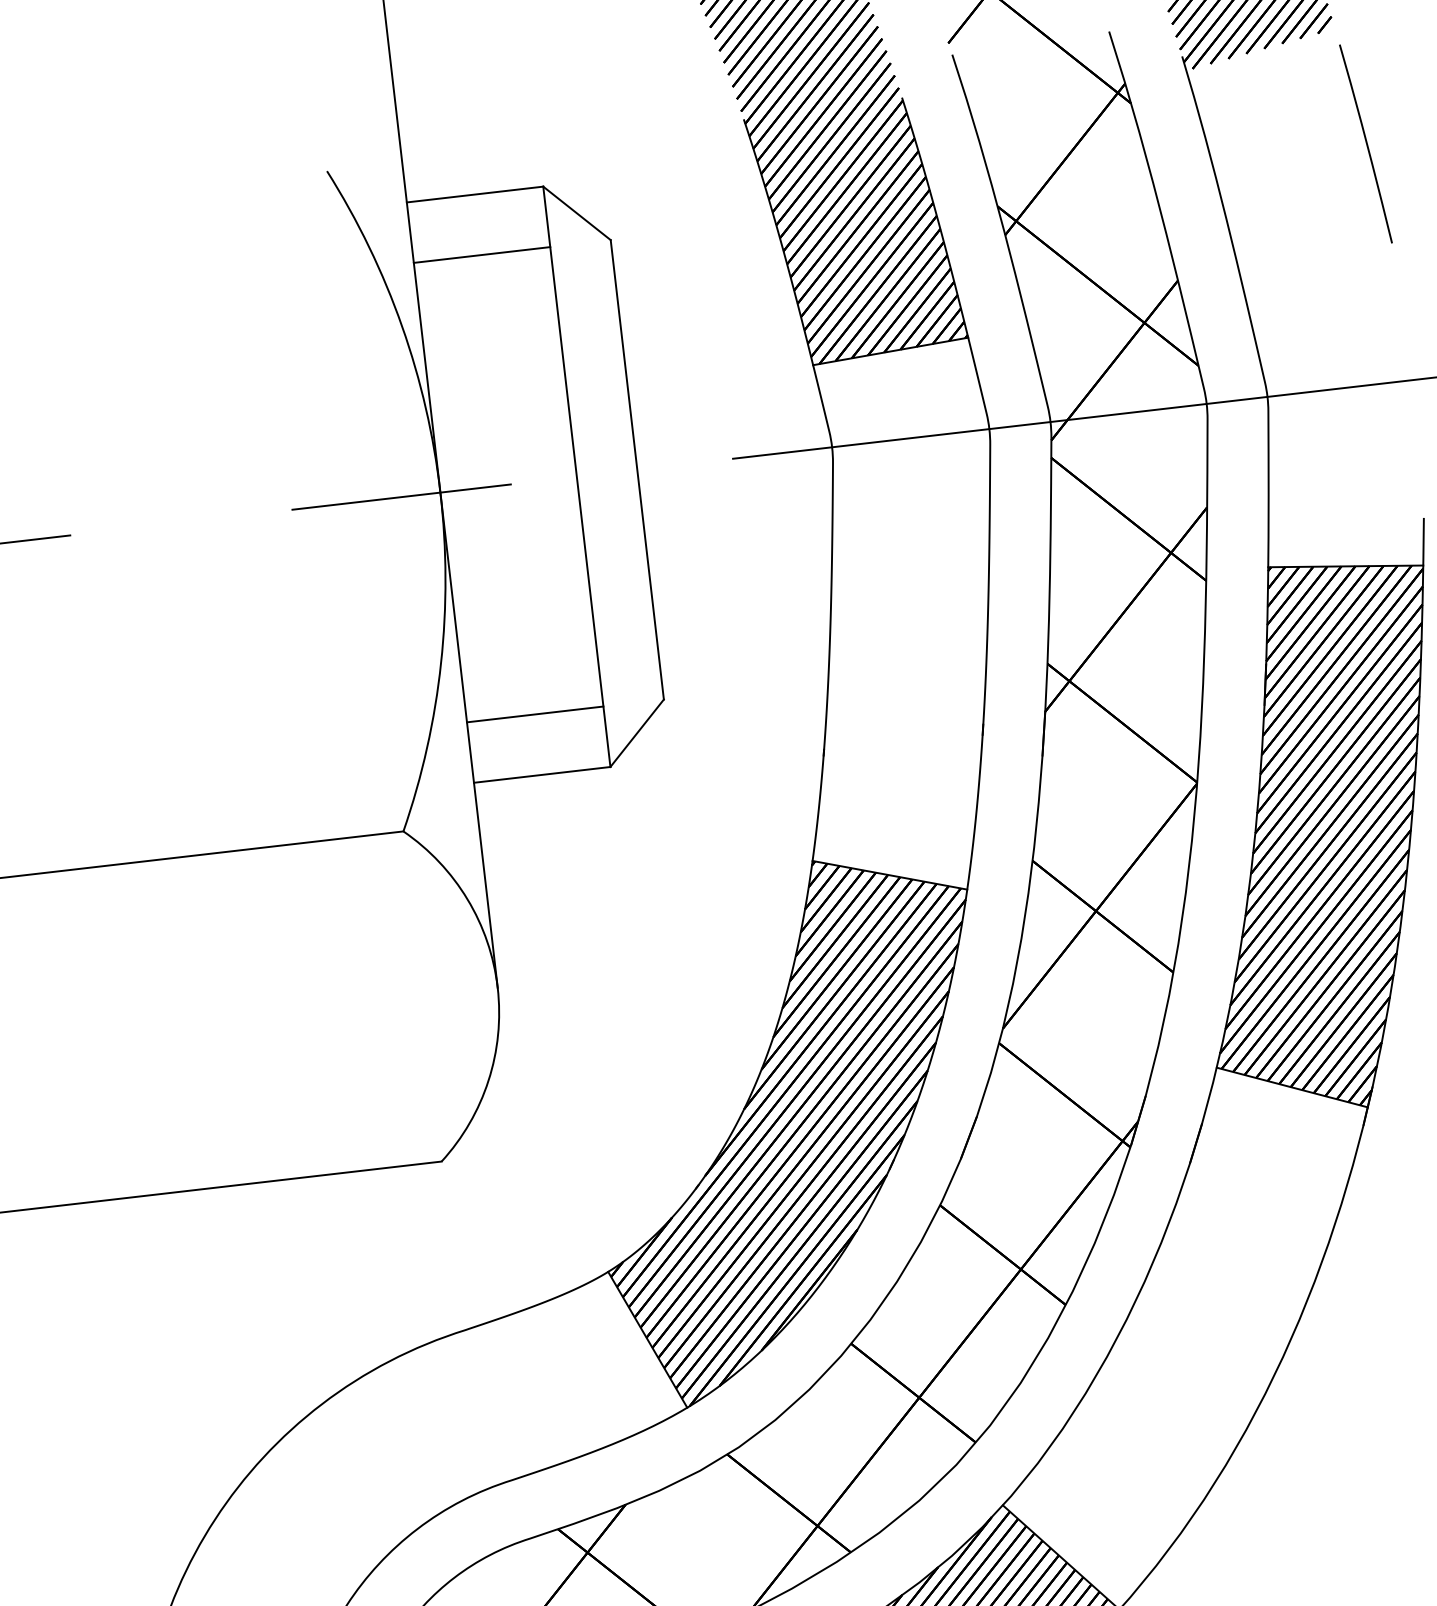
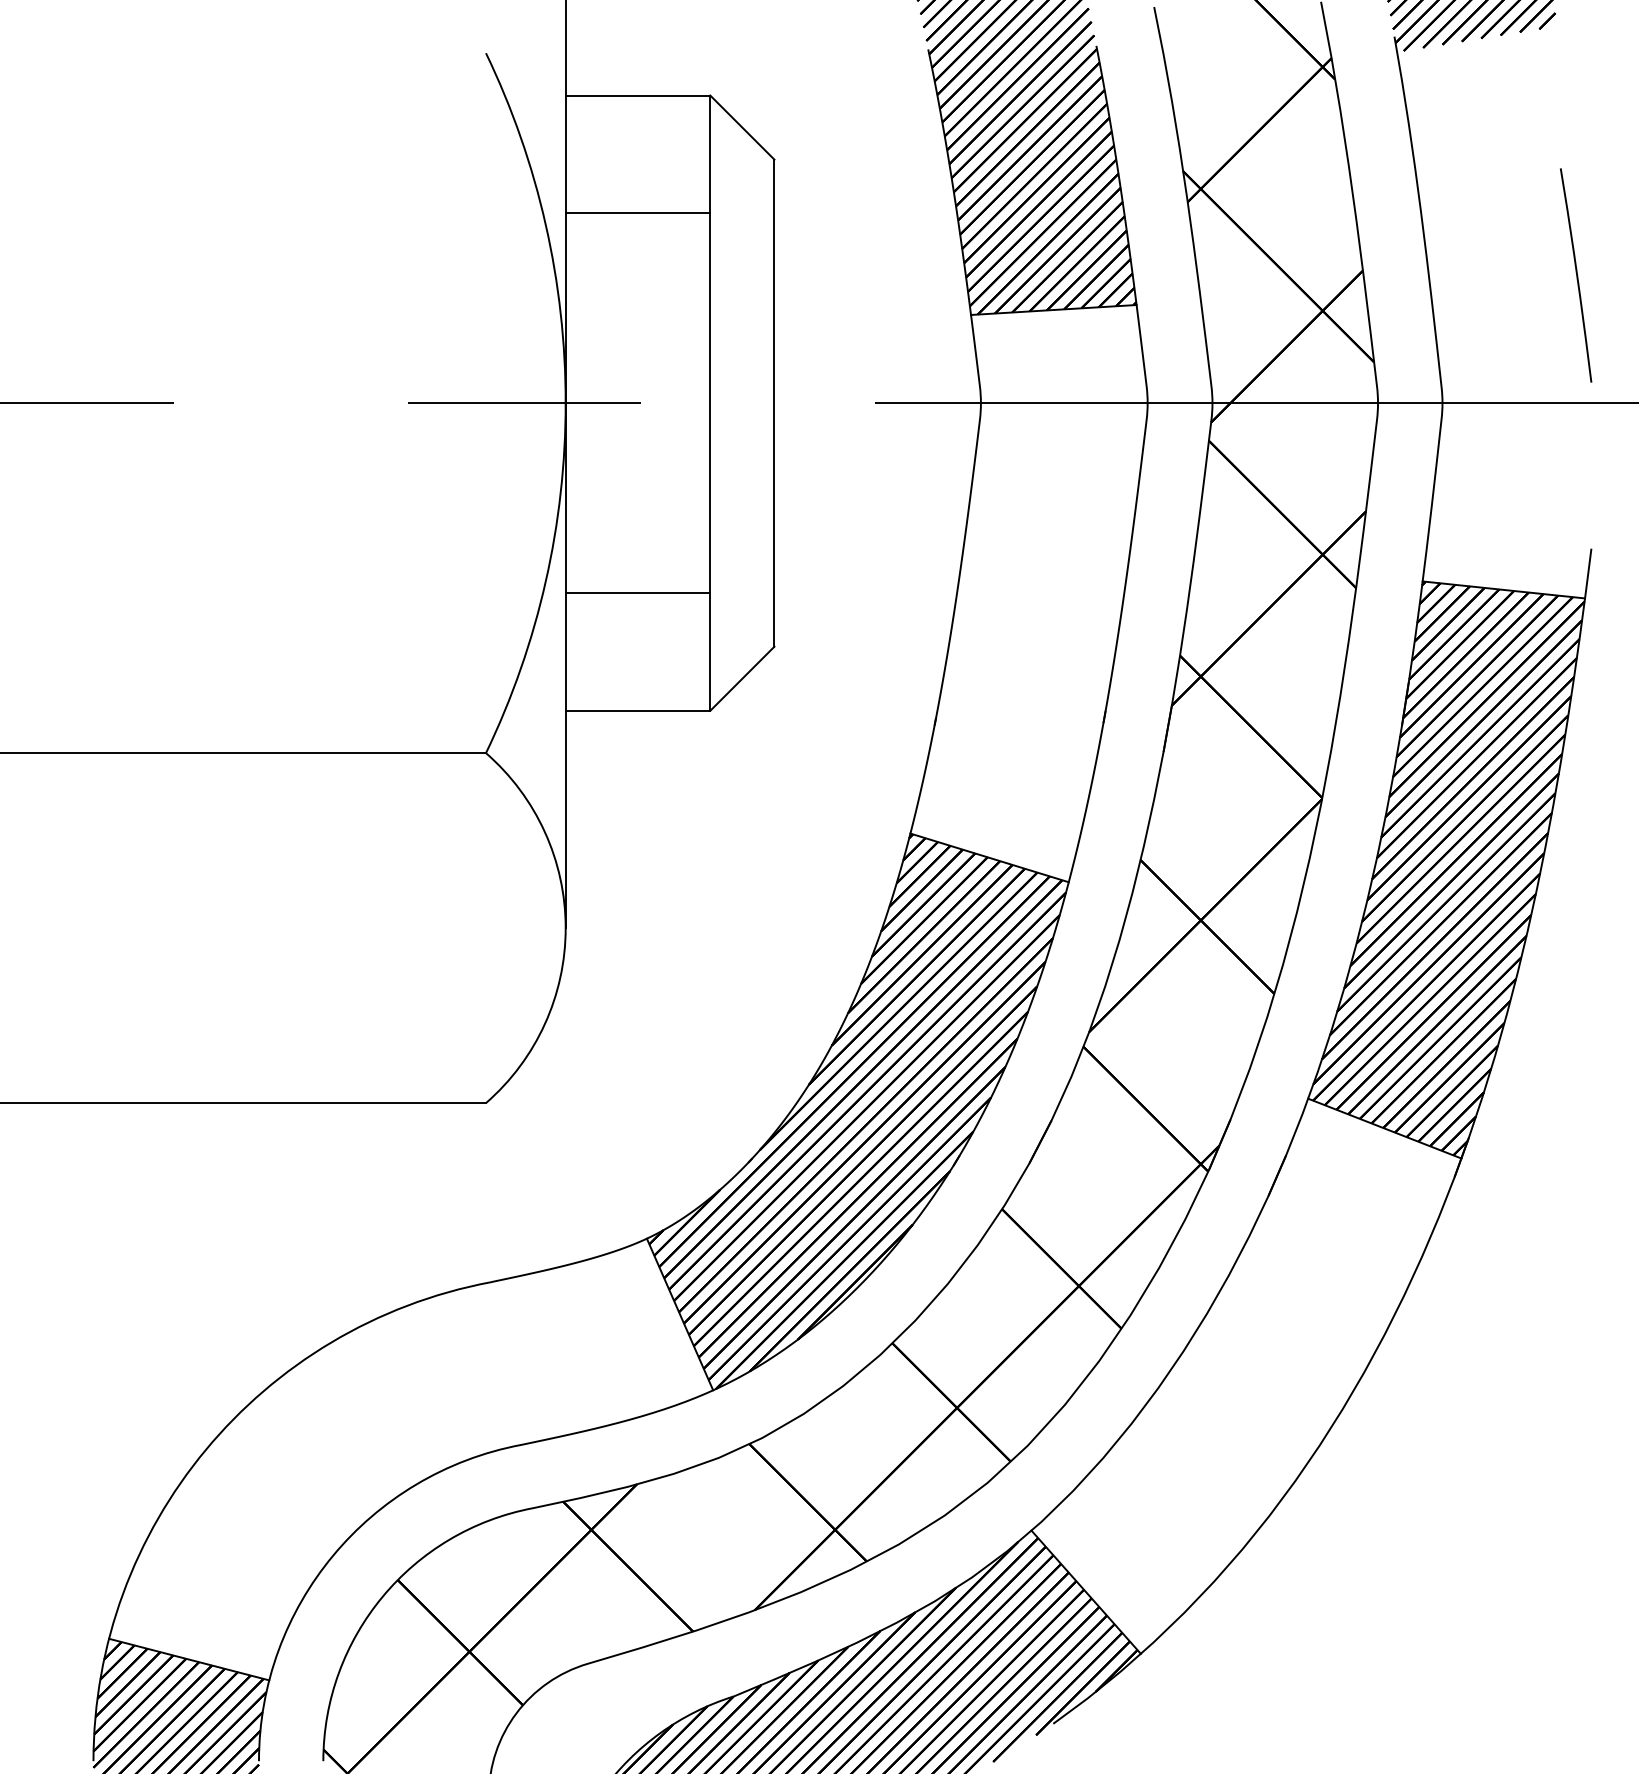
curve: (1366, 143) -> (1576, 275), moved
line: (481, 254) -> (637, 212), moved
line: (534, 714) -> (637, 592), moved

